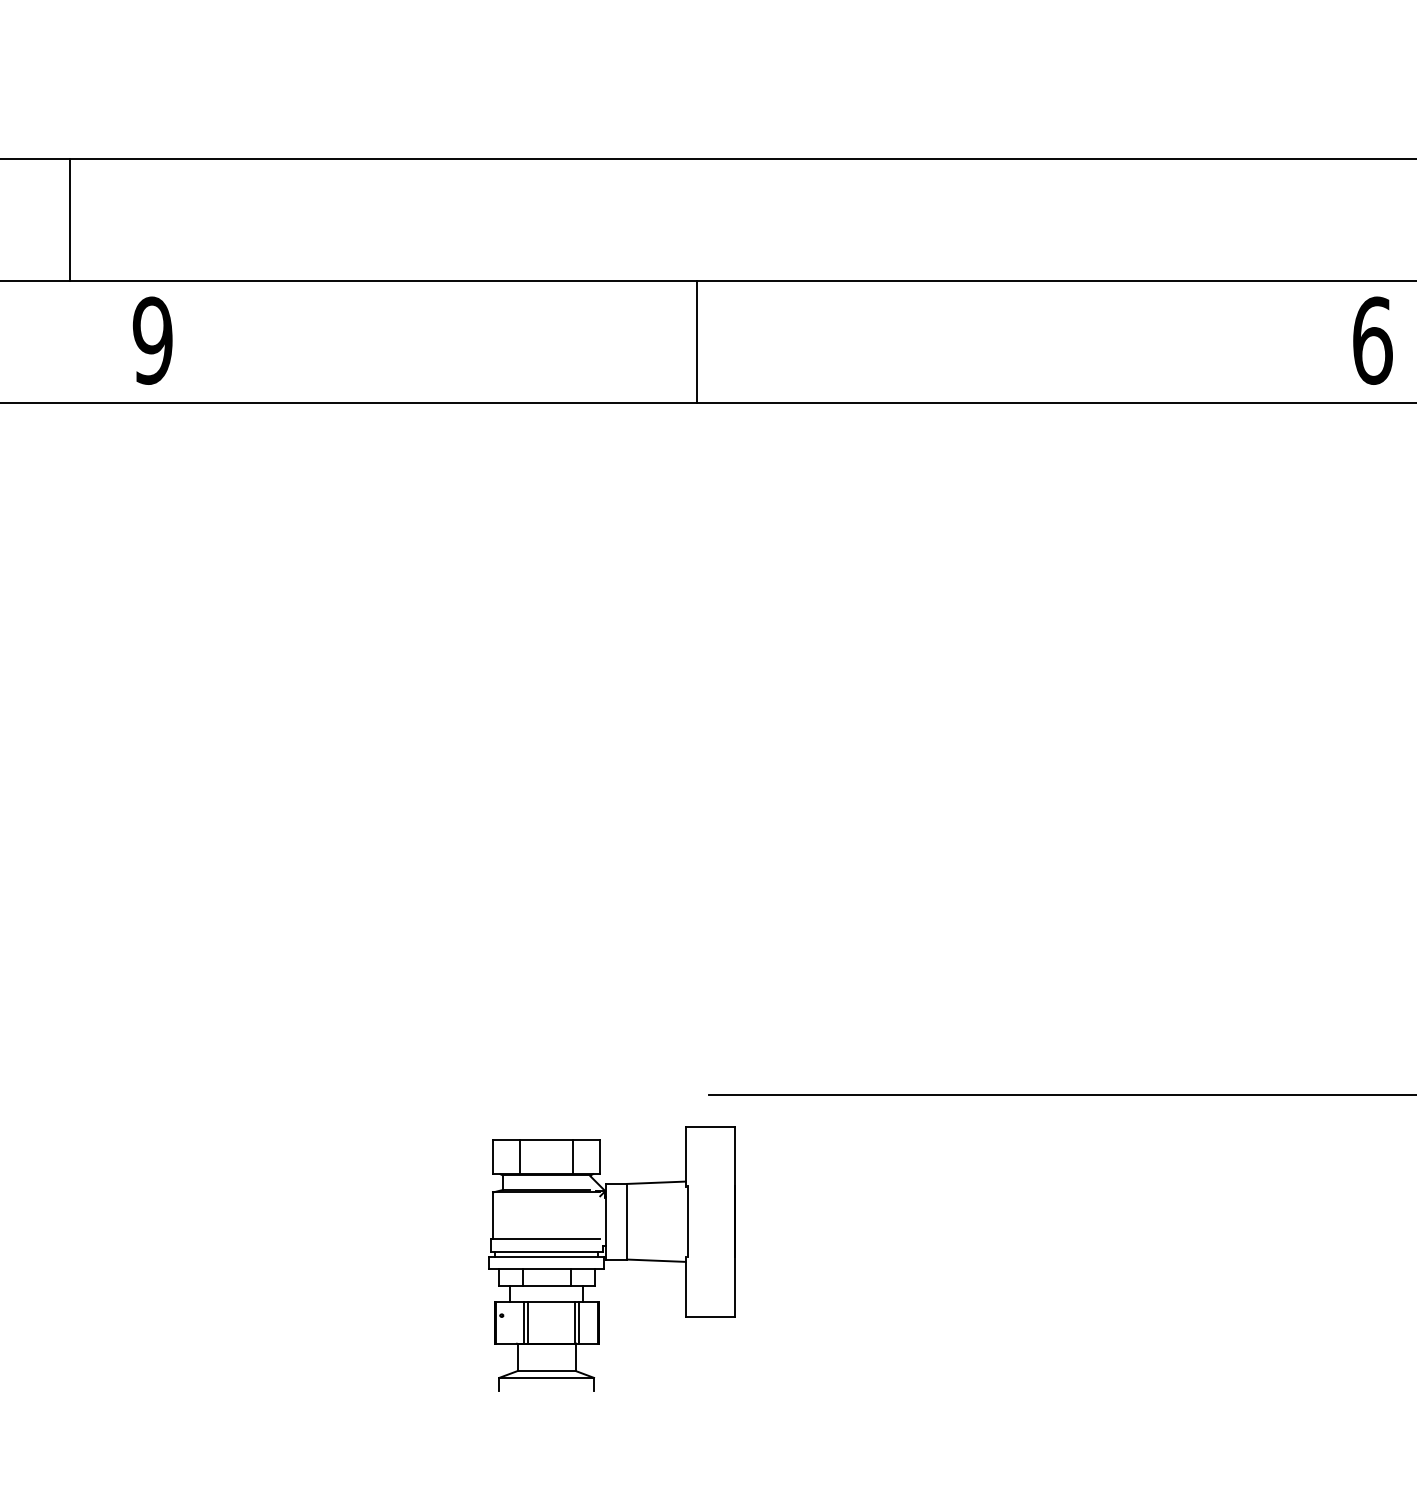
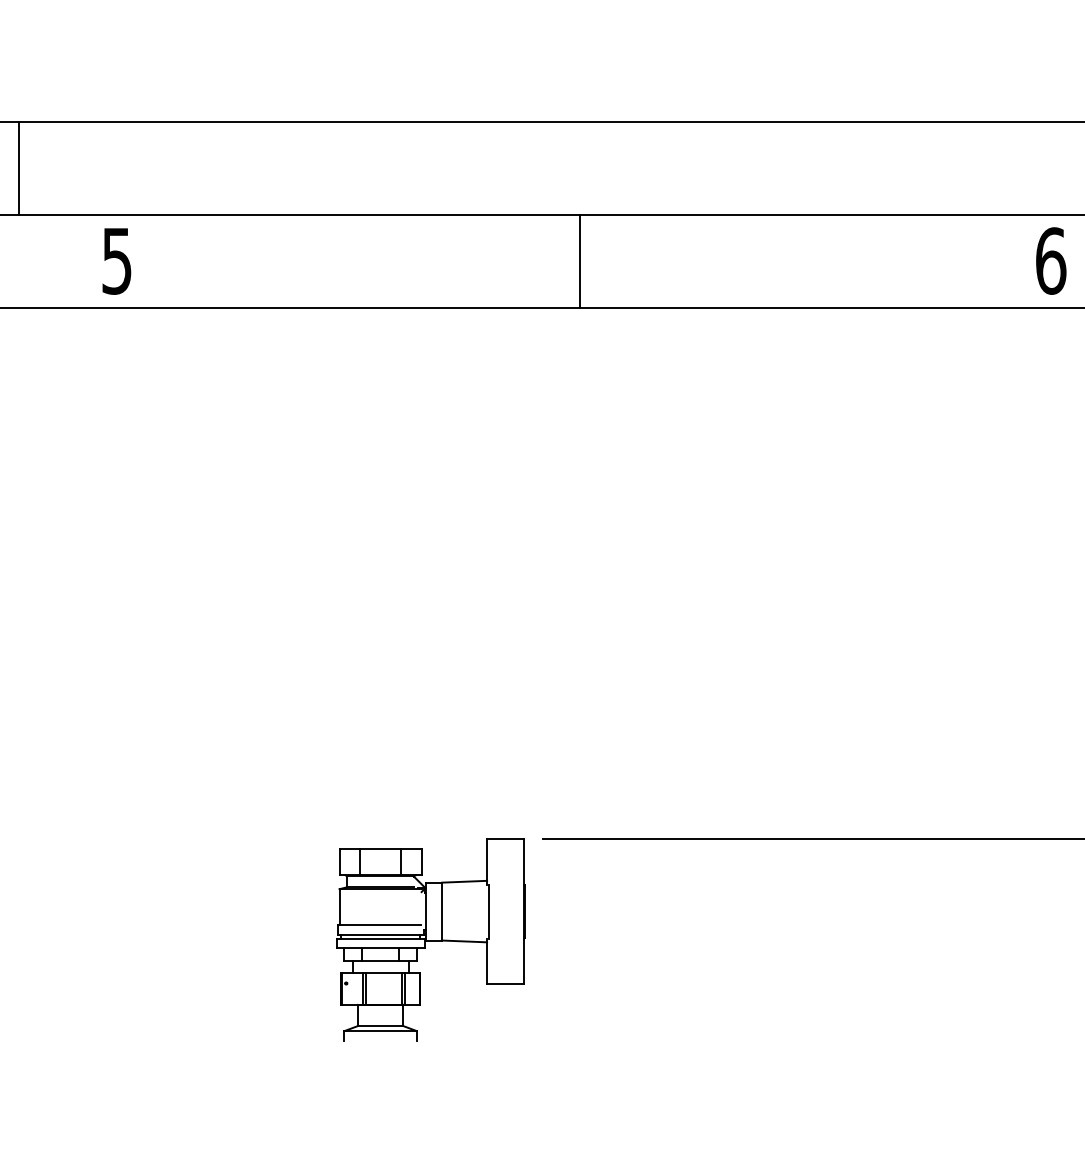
line: (69, 219) -> (19, 168), moved
text: (152, 340) -> (116, 260), 9 -> 5
line: (696, 341) -> (579, 261), moved
part: (611, 1258) -> (430, 939), moved

